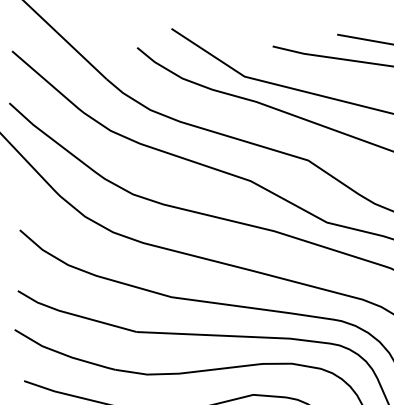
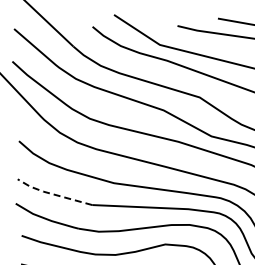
line: (73, 315) -> (52, 194), solid -> dashed

